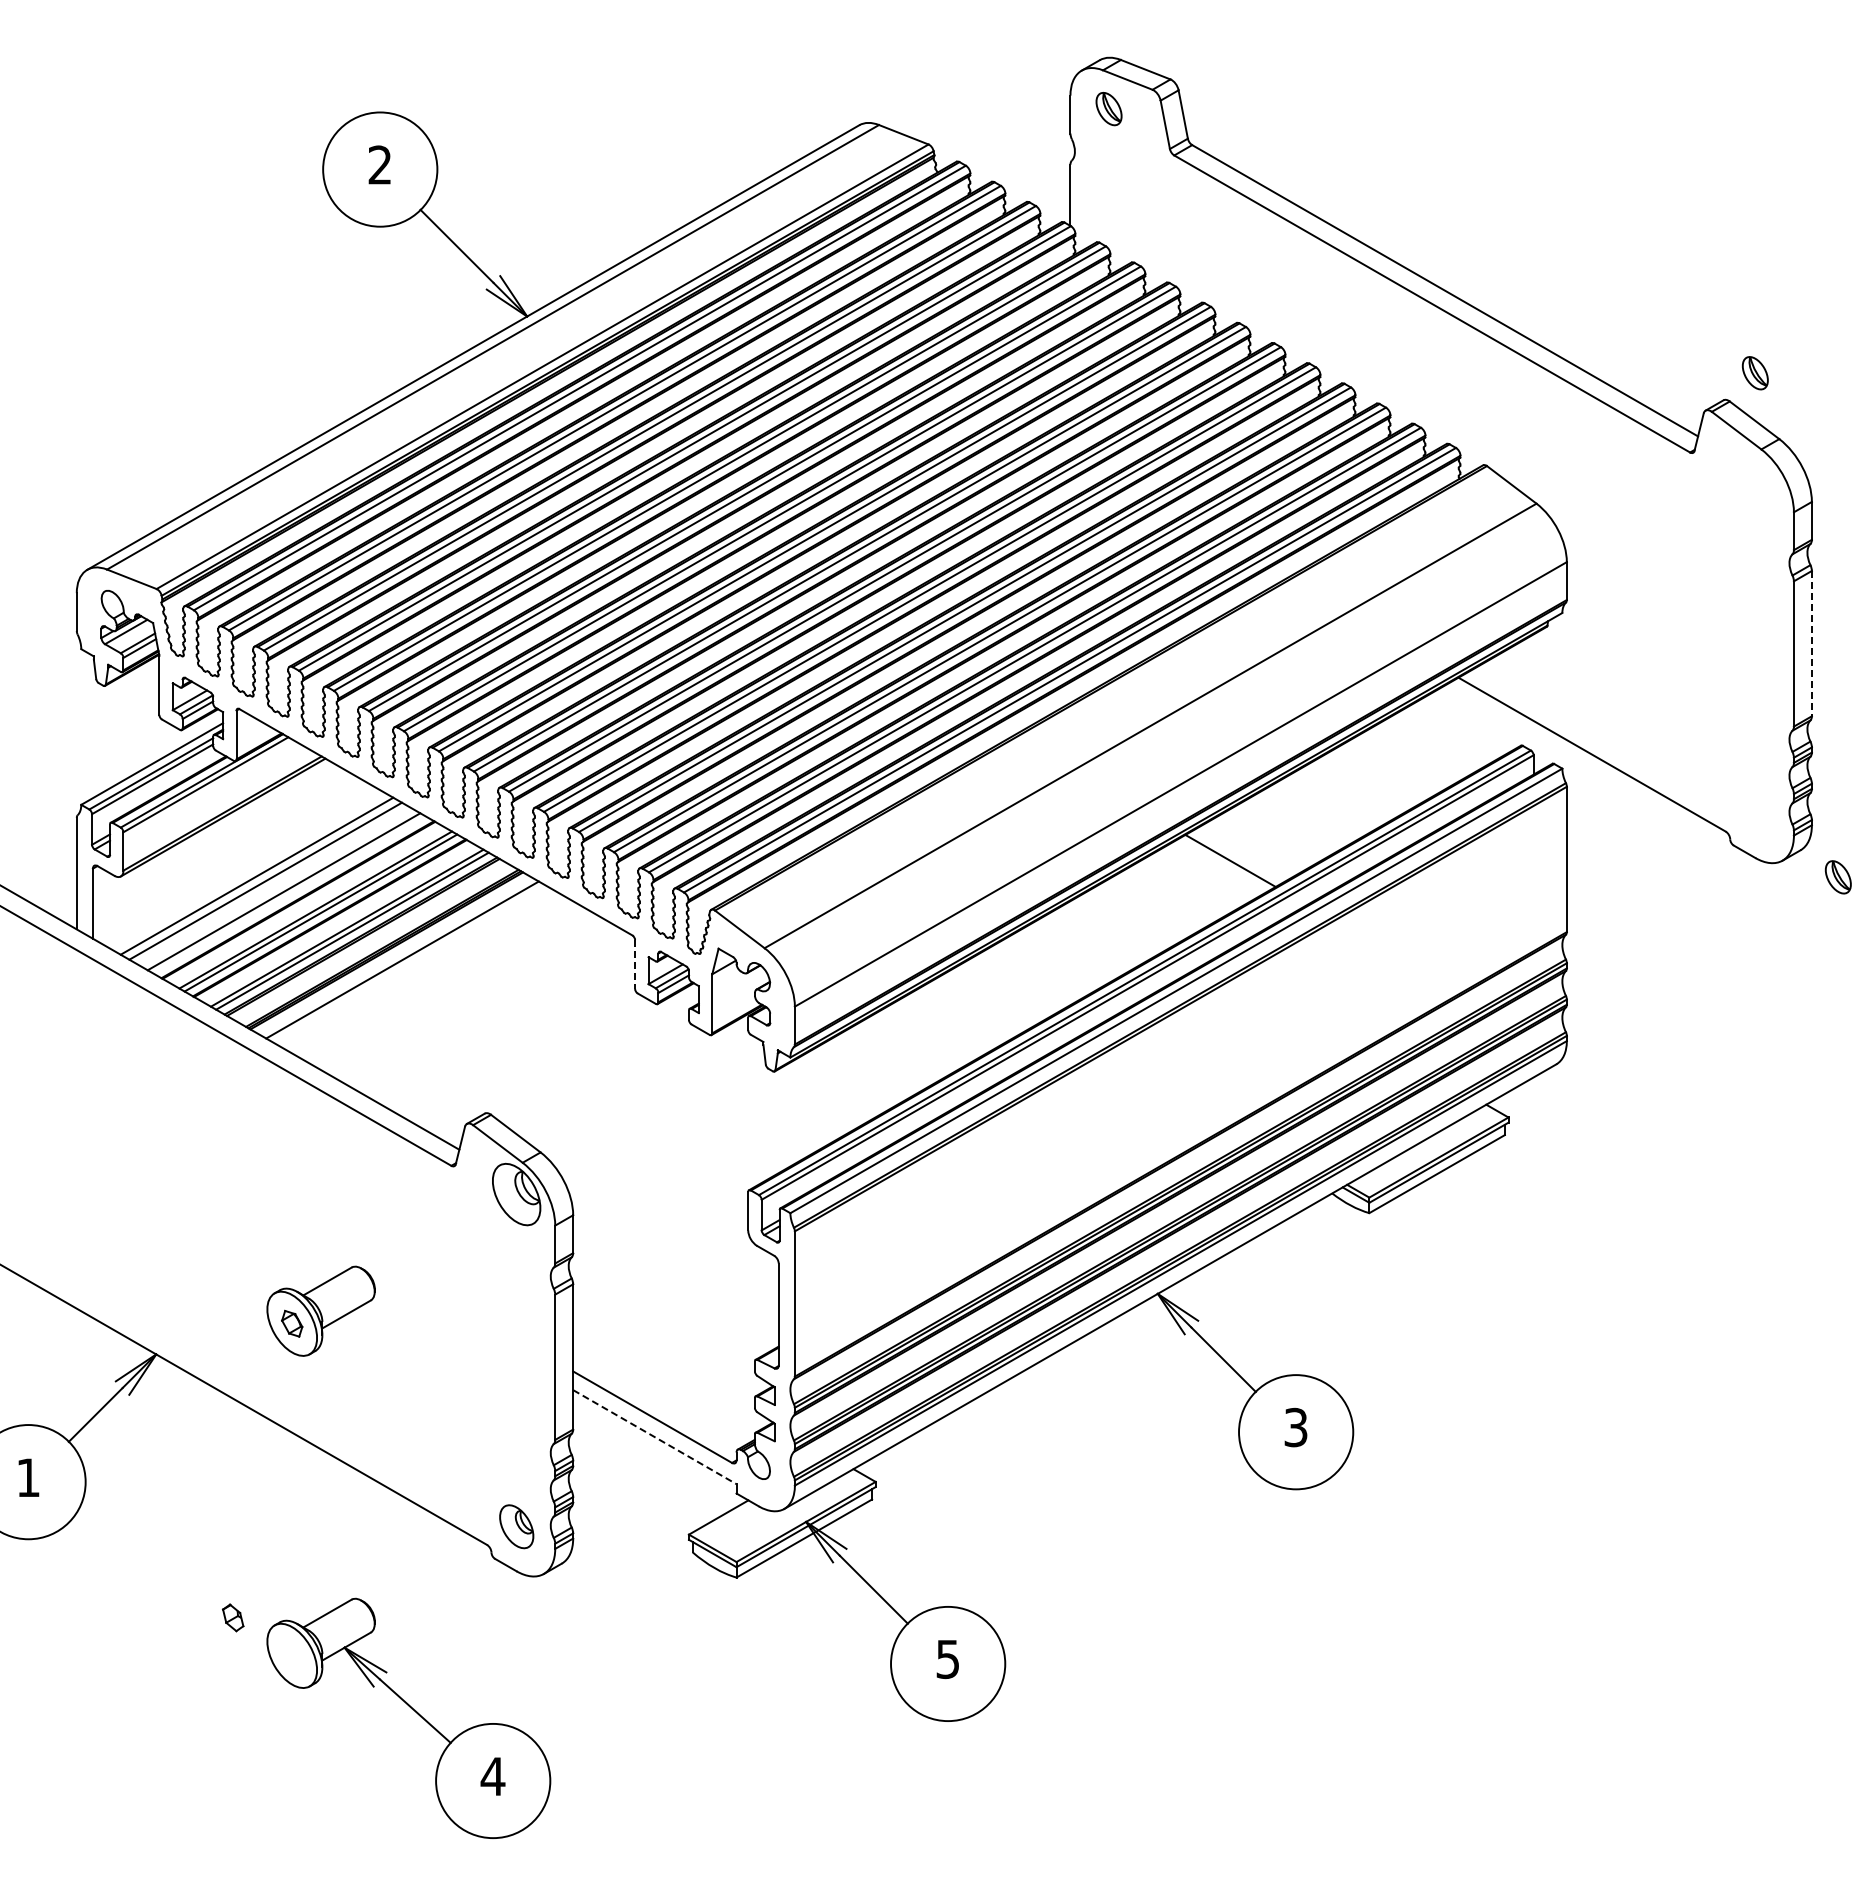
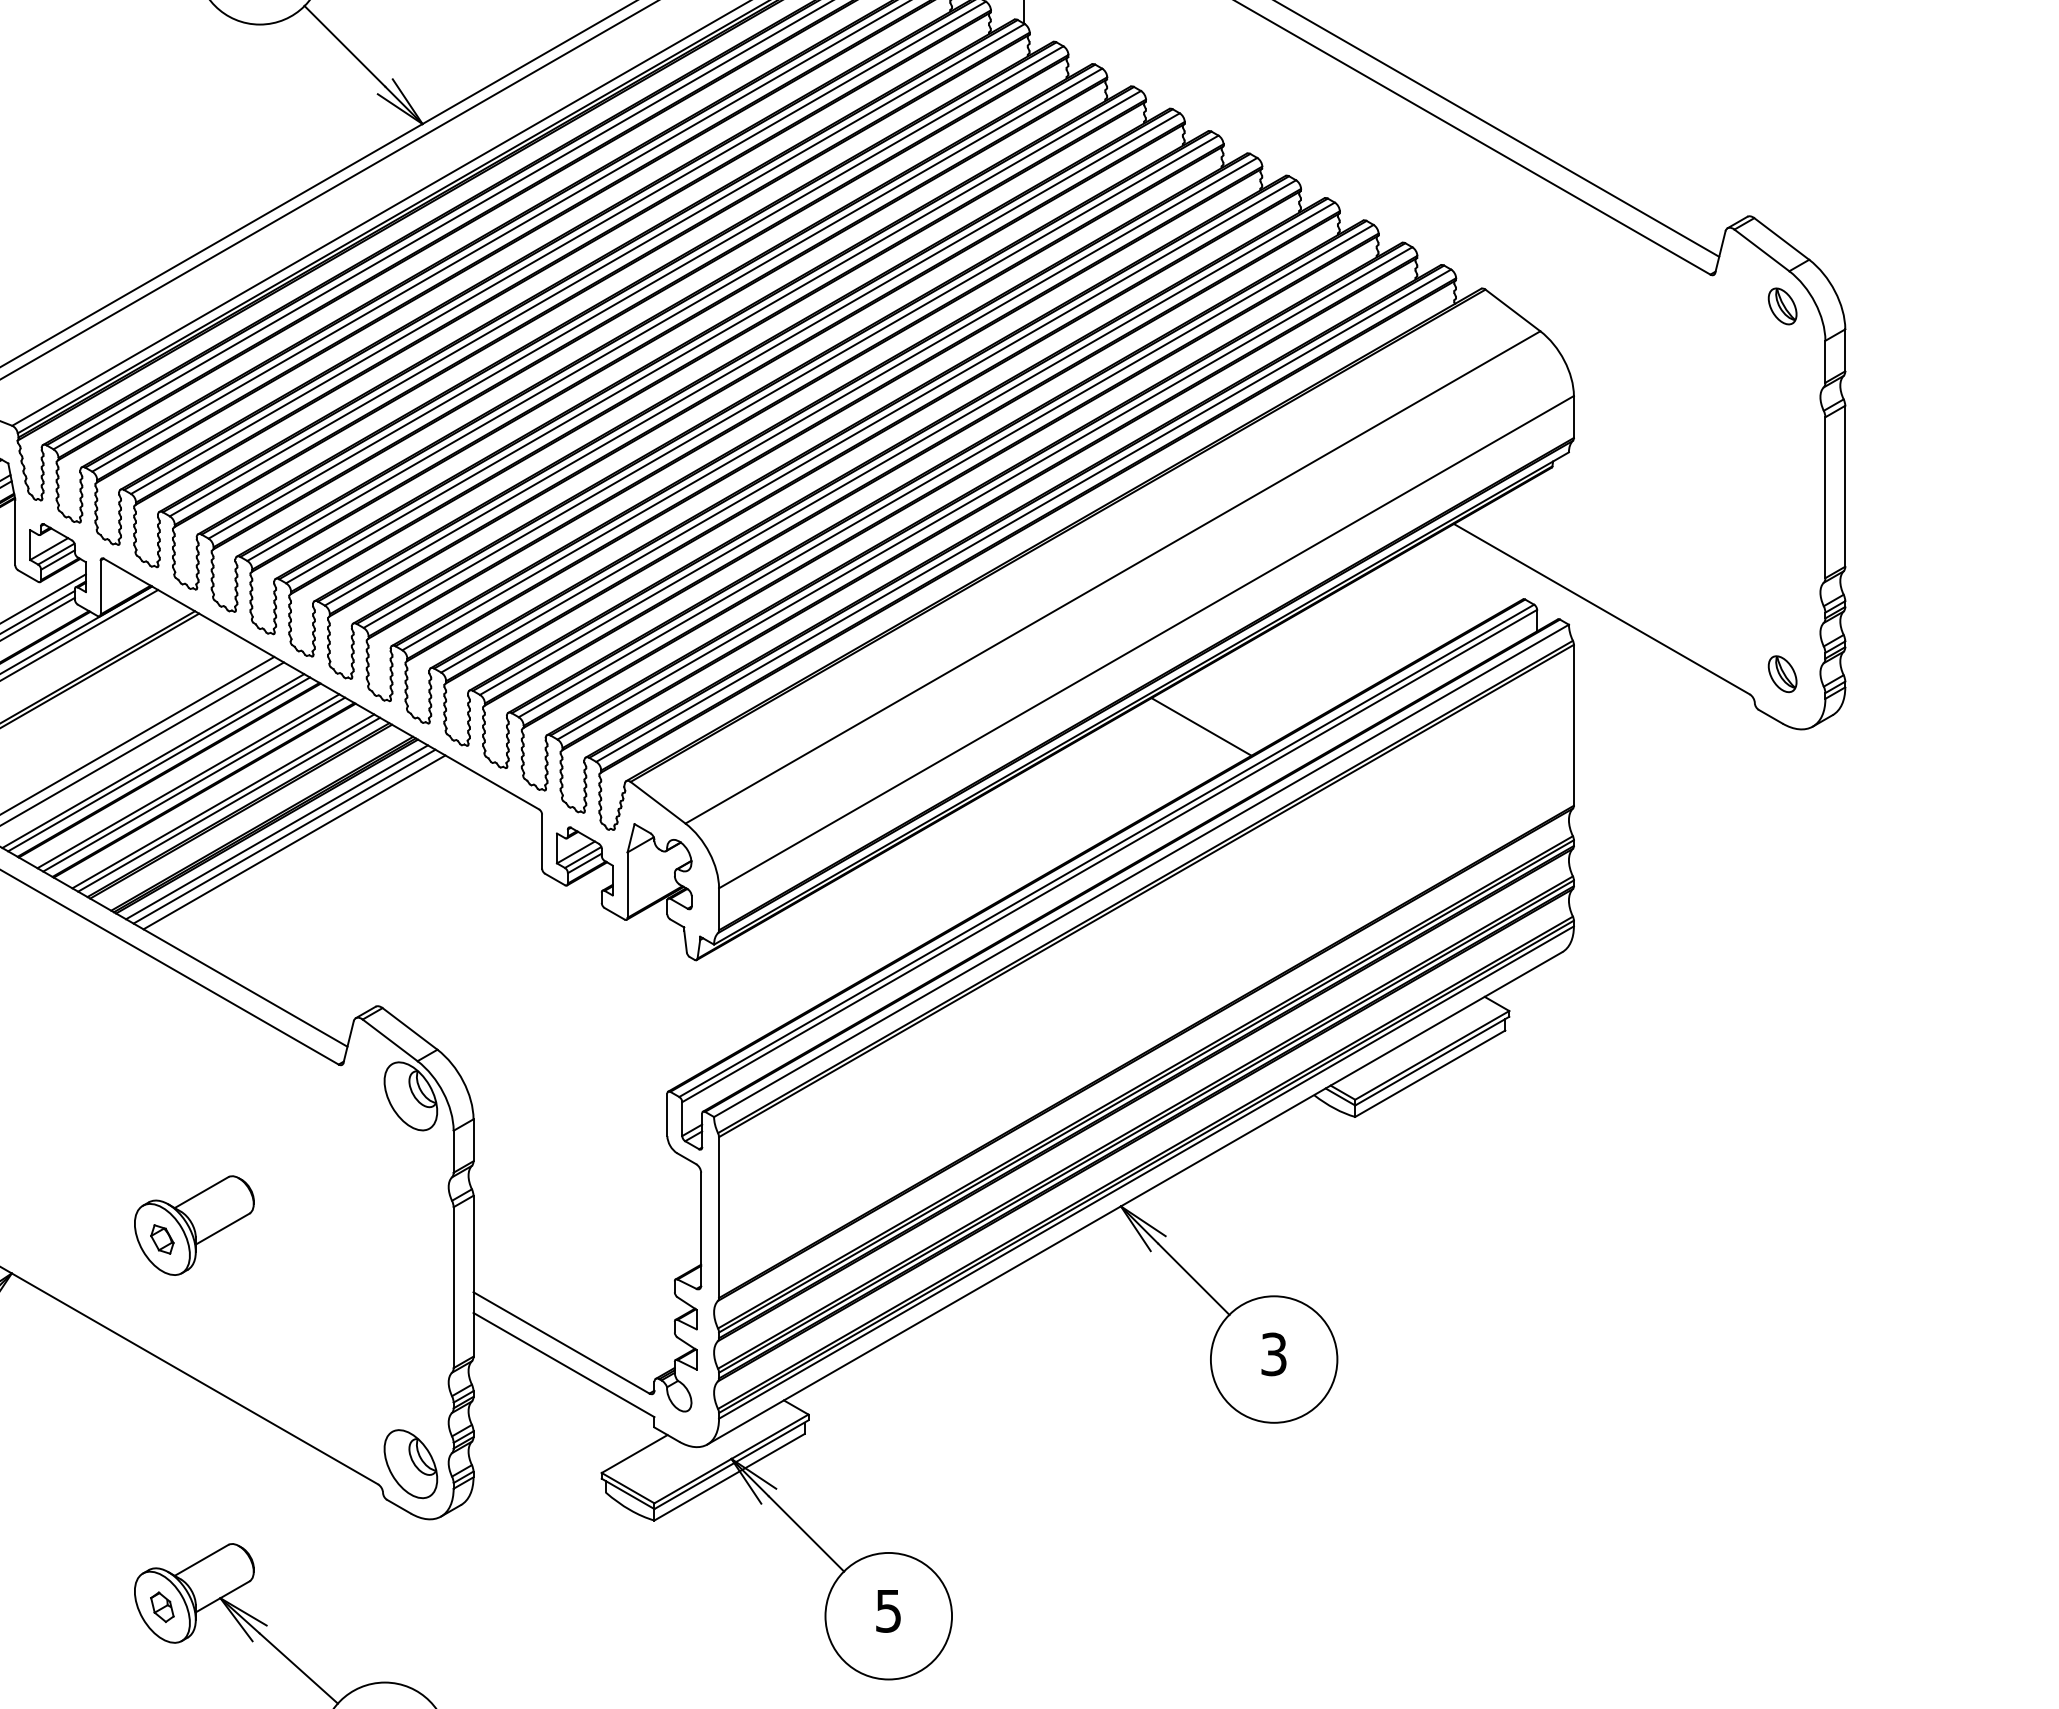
part: (1754, 373) -> (1781, 306), moved
line: (1811, 643) -> (1844, 486), dashed -> solid
part: (1837, 877) -> (1781, 674), moved
line: (288, 894) -> (158, 764), added
line: (395, 955) -> (276, 831), added
line: (411, 964) -> (294, 841), added
line: (635, 964) -> (542, 841), dashed -> solid
line: (655, 1437) -> (564, 1365), dashed -> solid
part: (516, 1526) -> (410, 1463), size x1.43
part: (233, 1617) -> (162, 1606), moved

